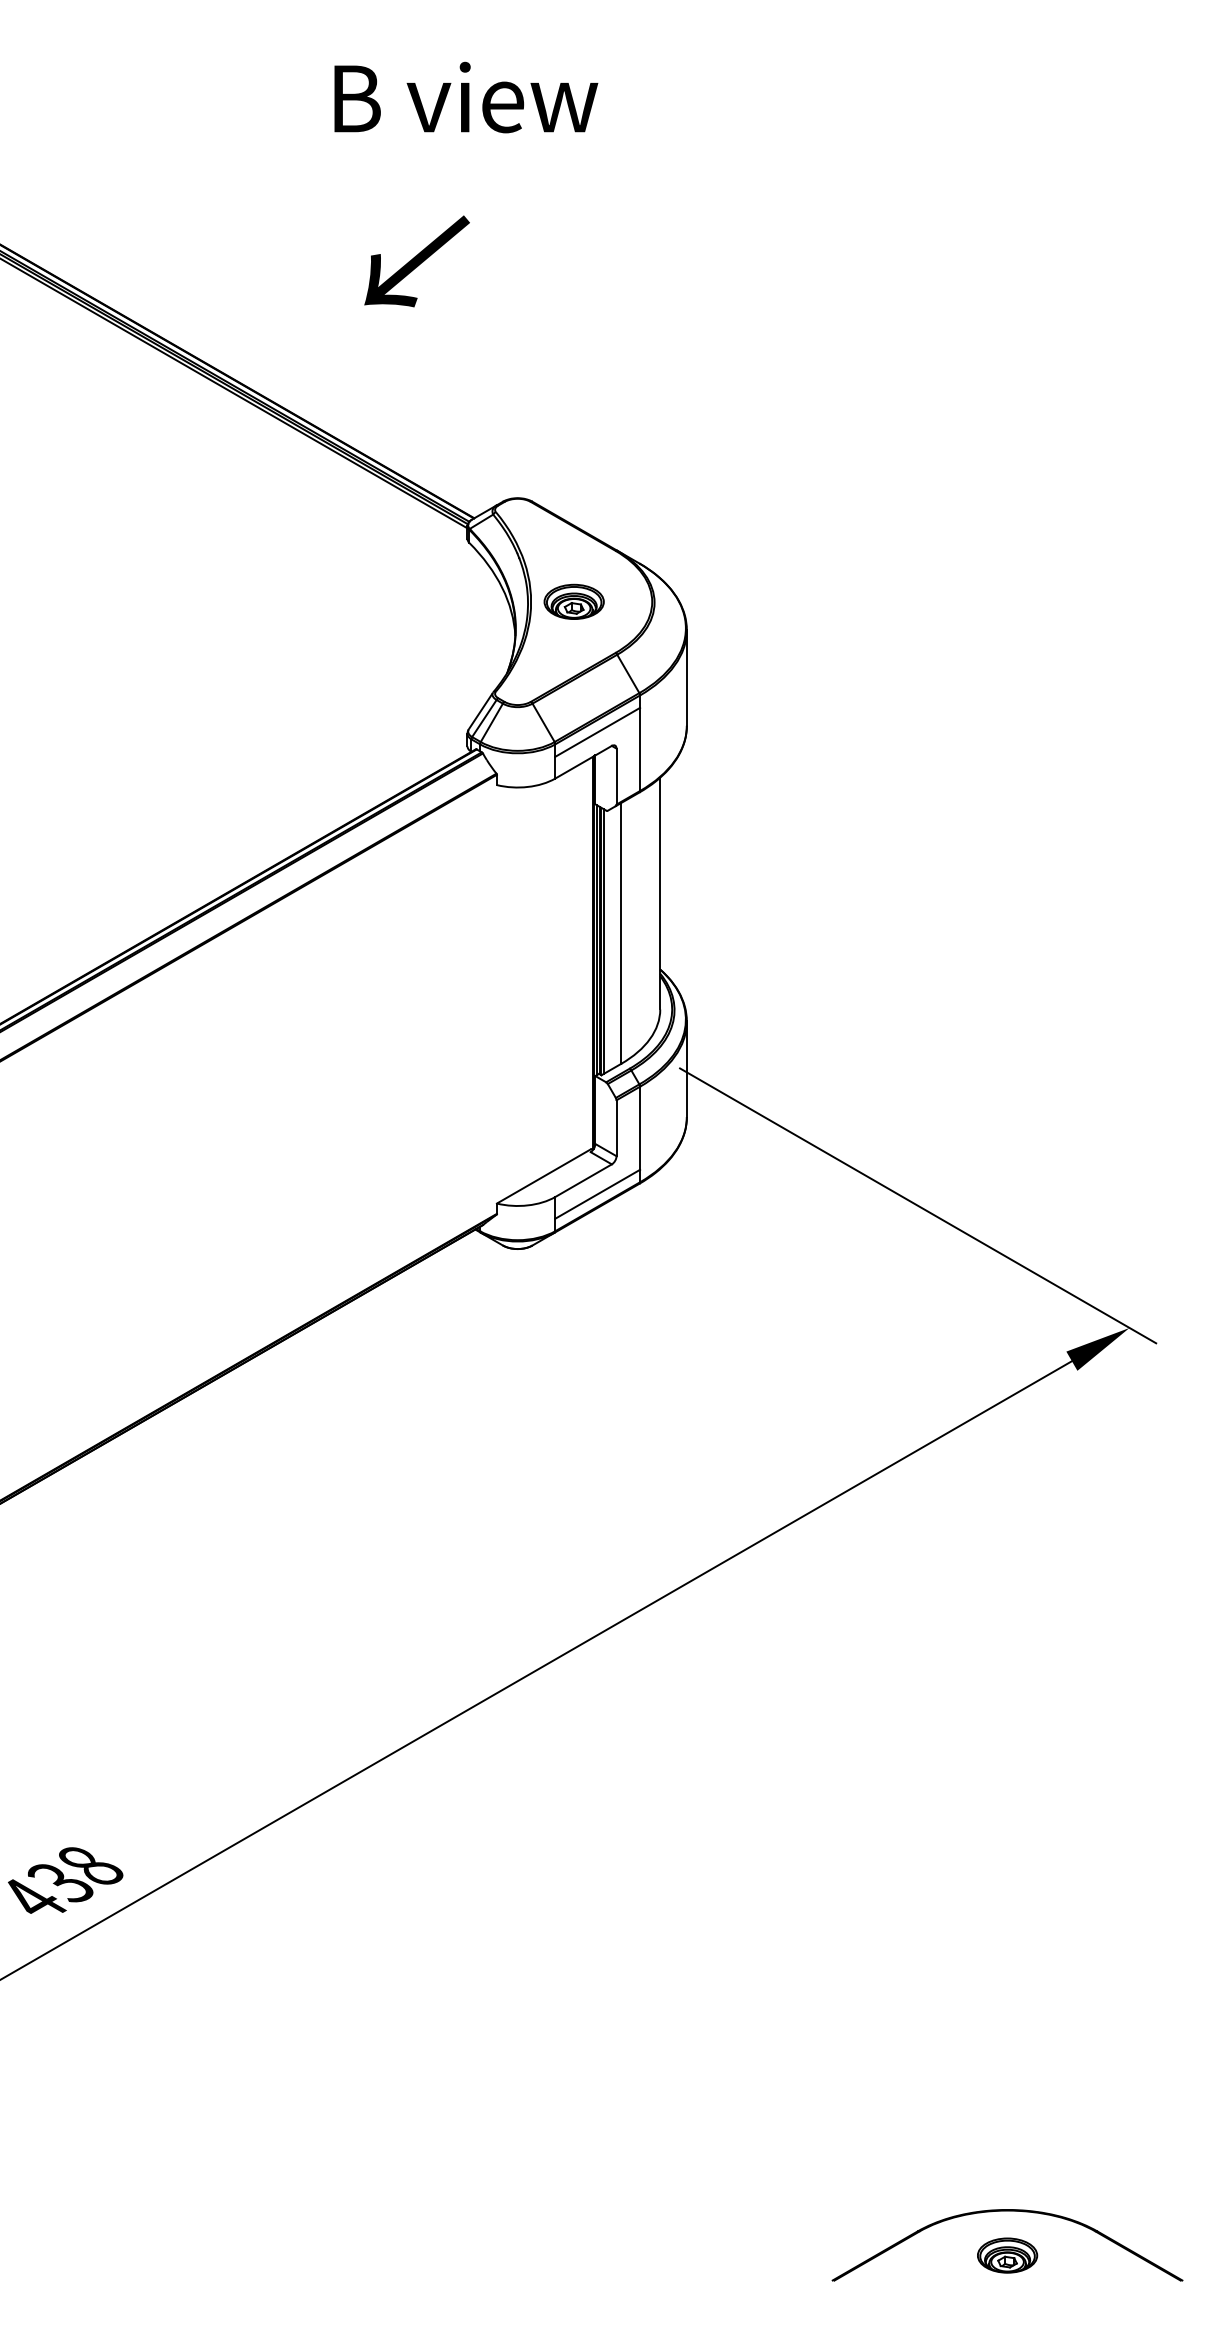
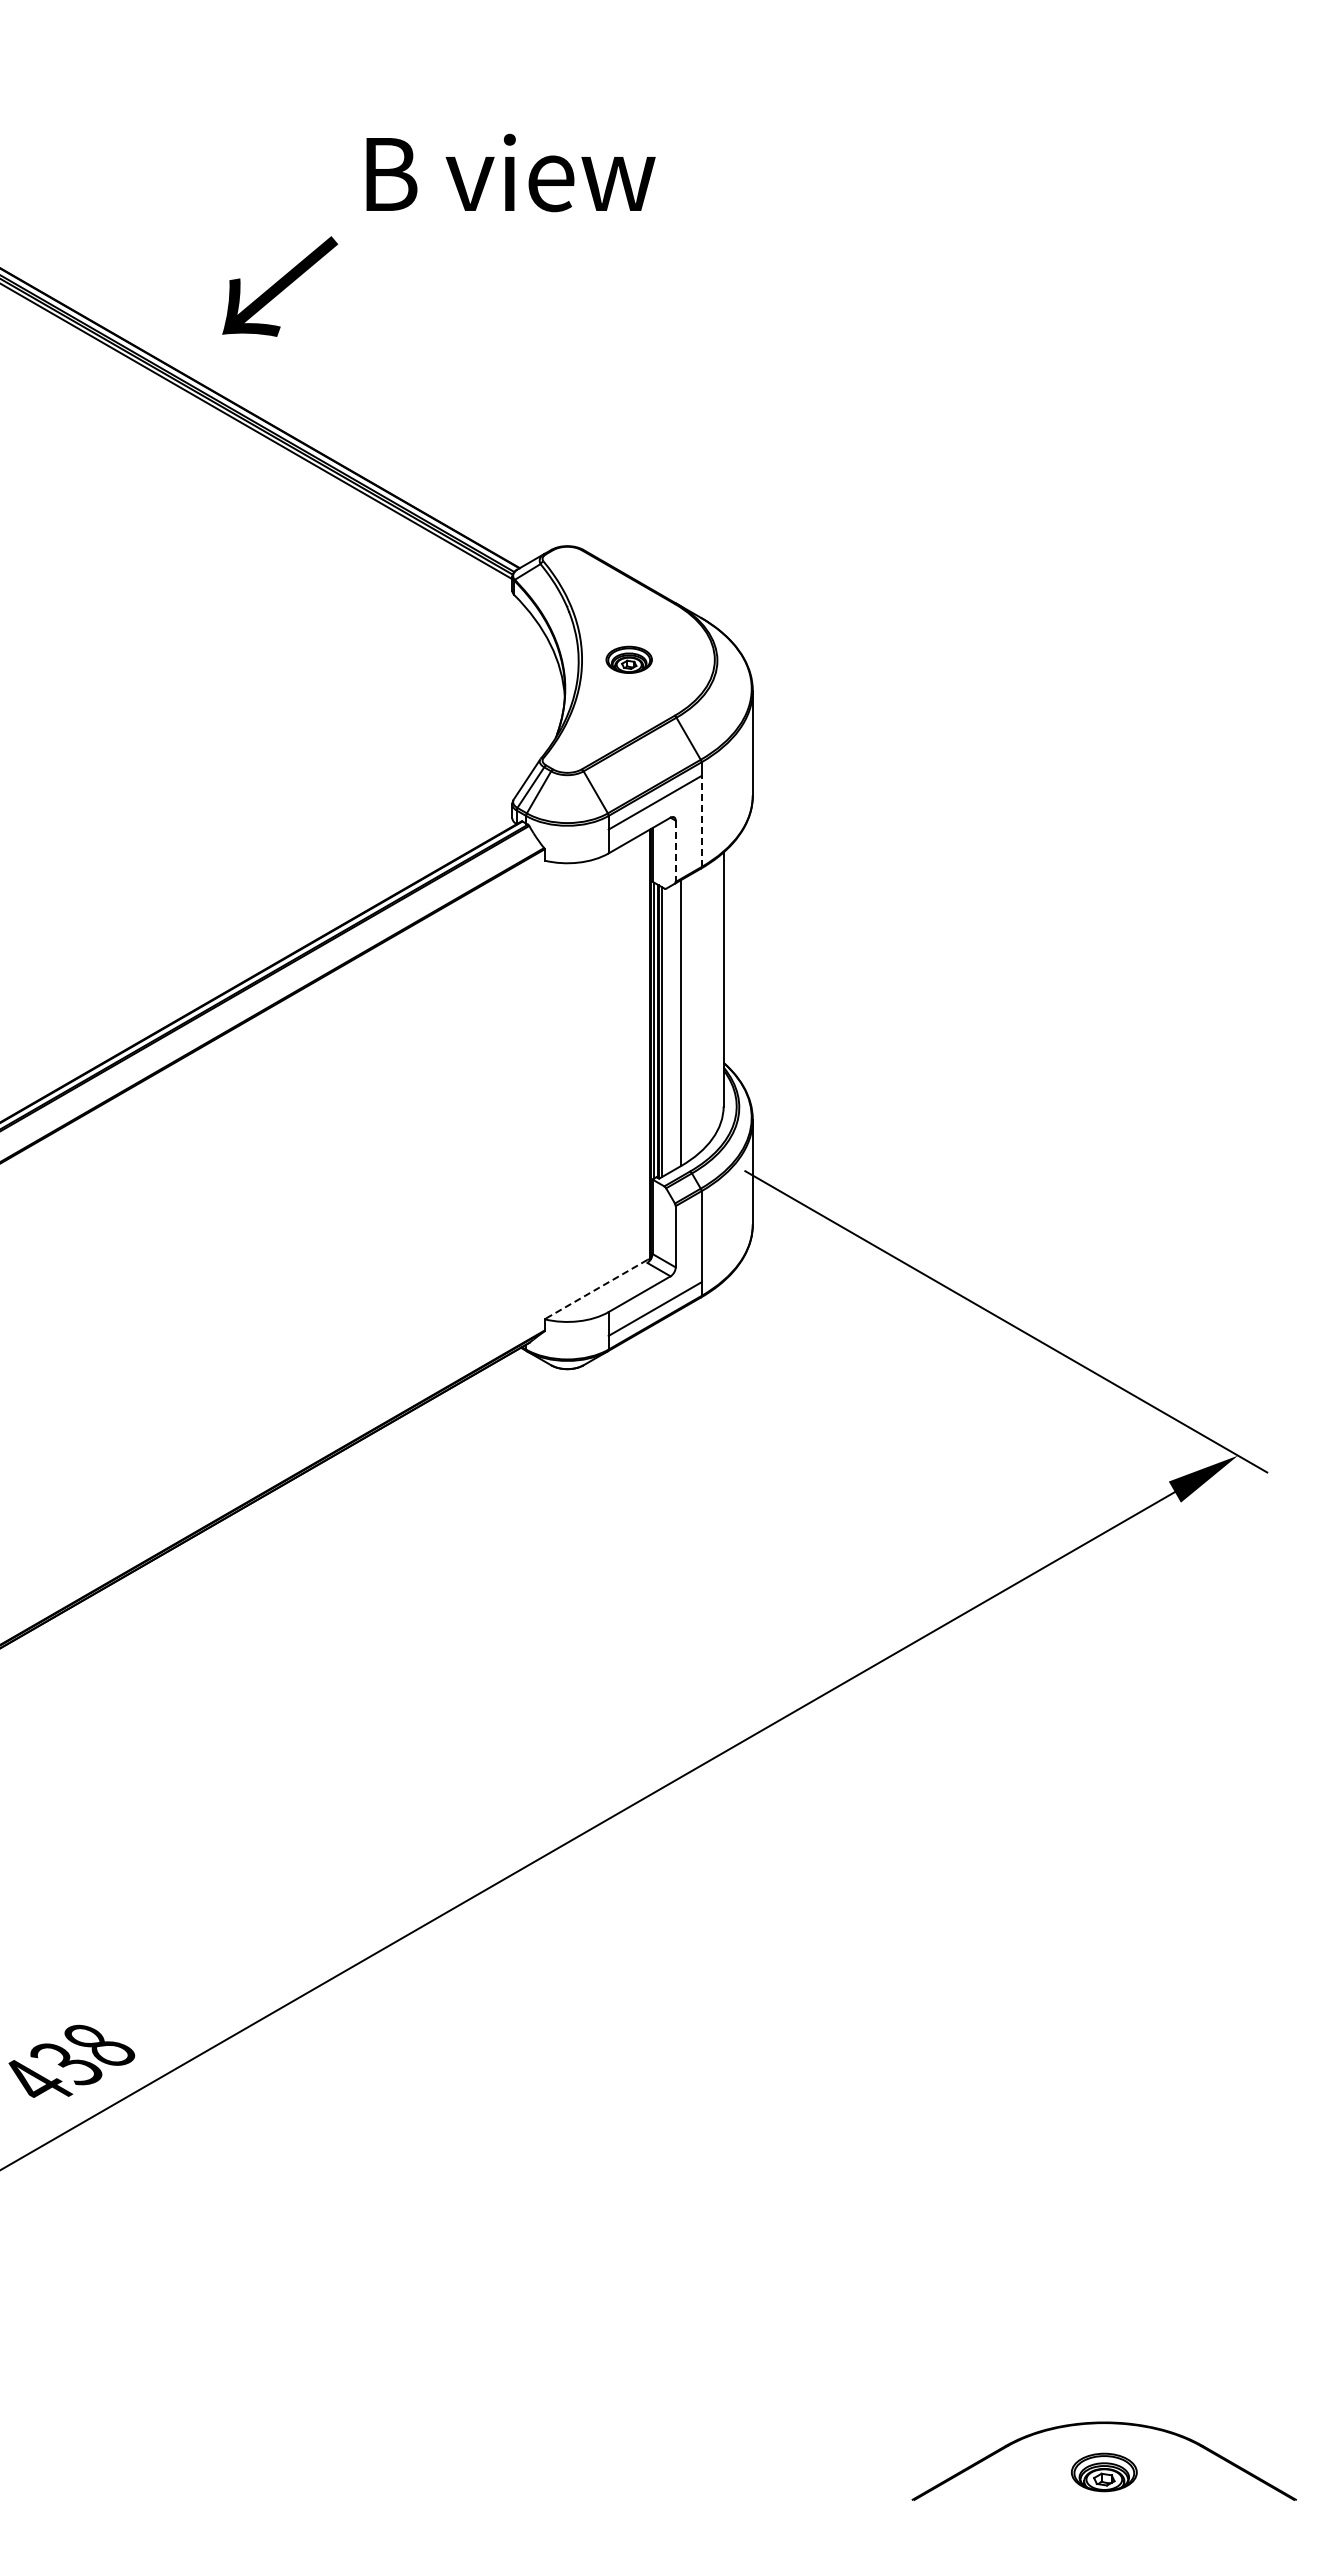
text: (465, 97) -> (510, 172), moved
text: (417, 261) -> (280, 286), moved
part: (573, 601) -> (628, 659), size x0.7
line: (640, 749) -> (701, 821), solid -> dashed
line: (616, 776) -> (675, 851), solid -> dashed
line: (543, 1176) -> (595, 1289), solid -> dashed

